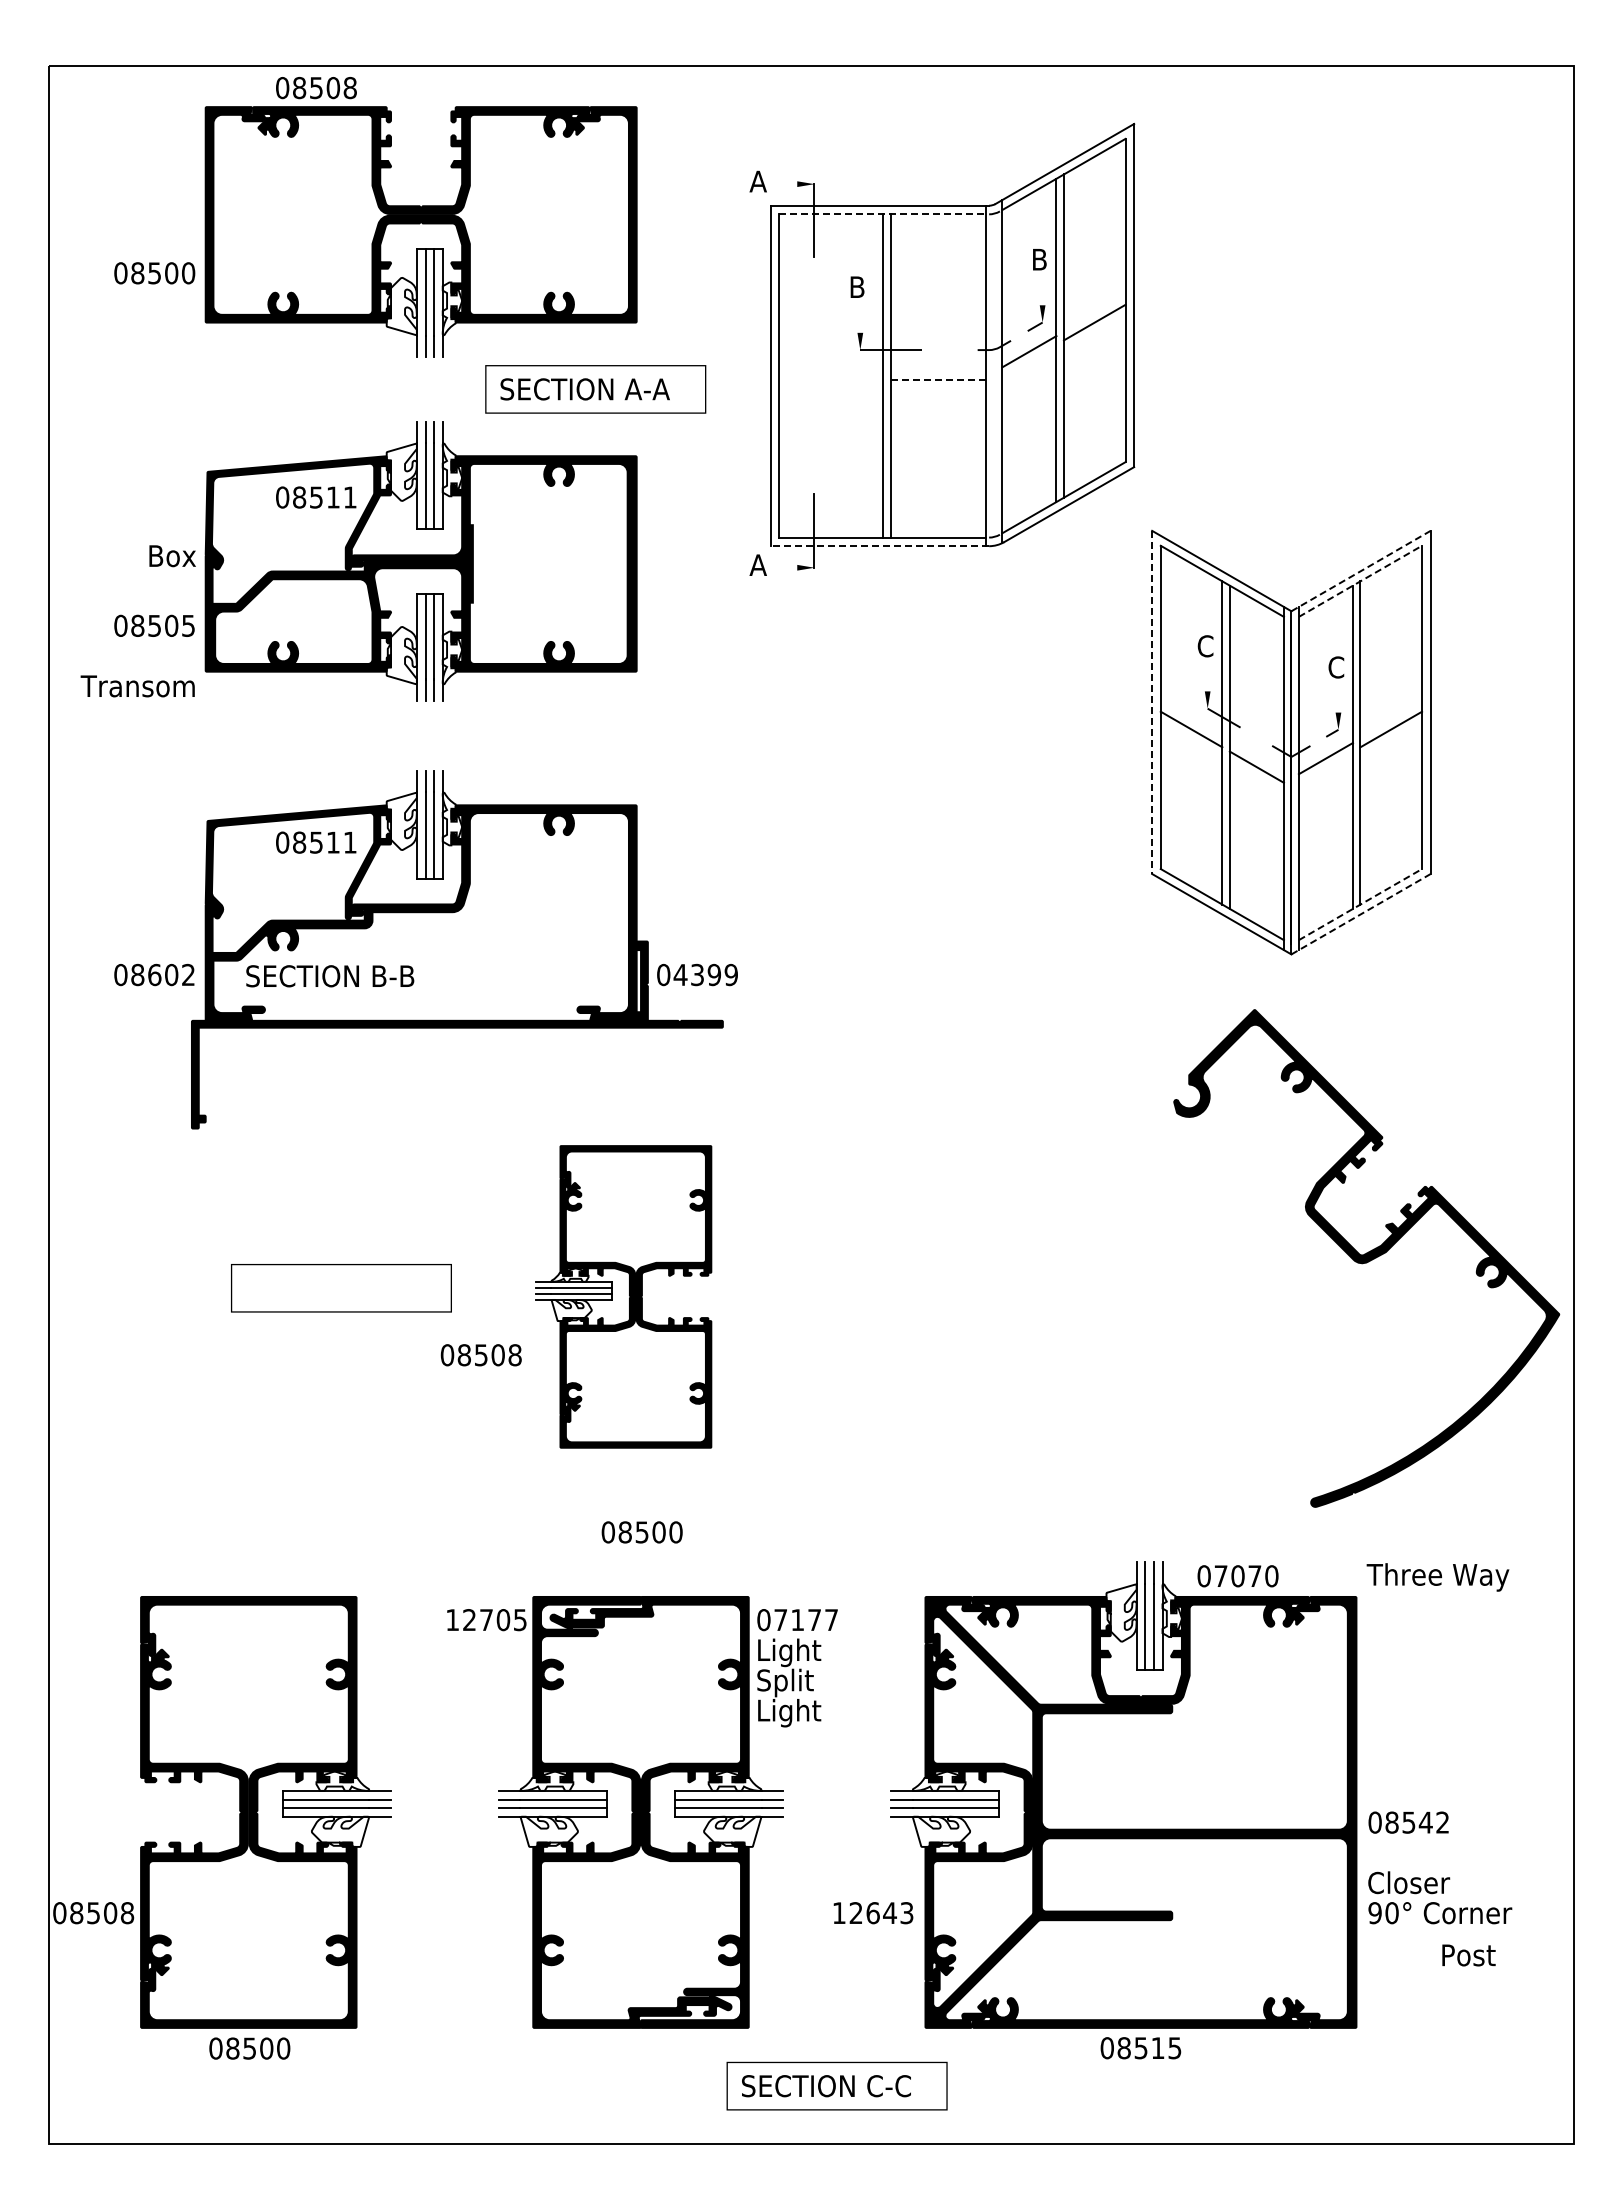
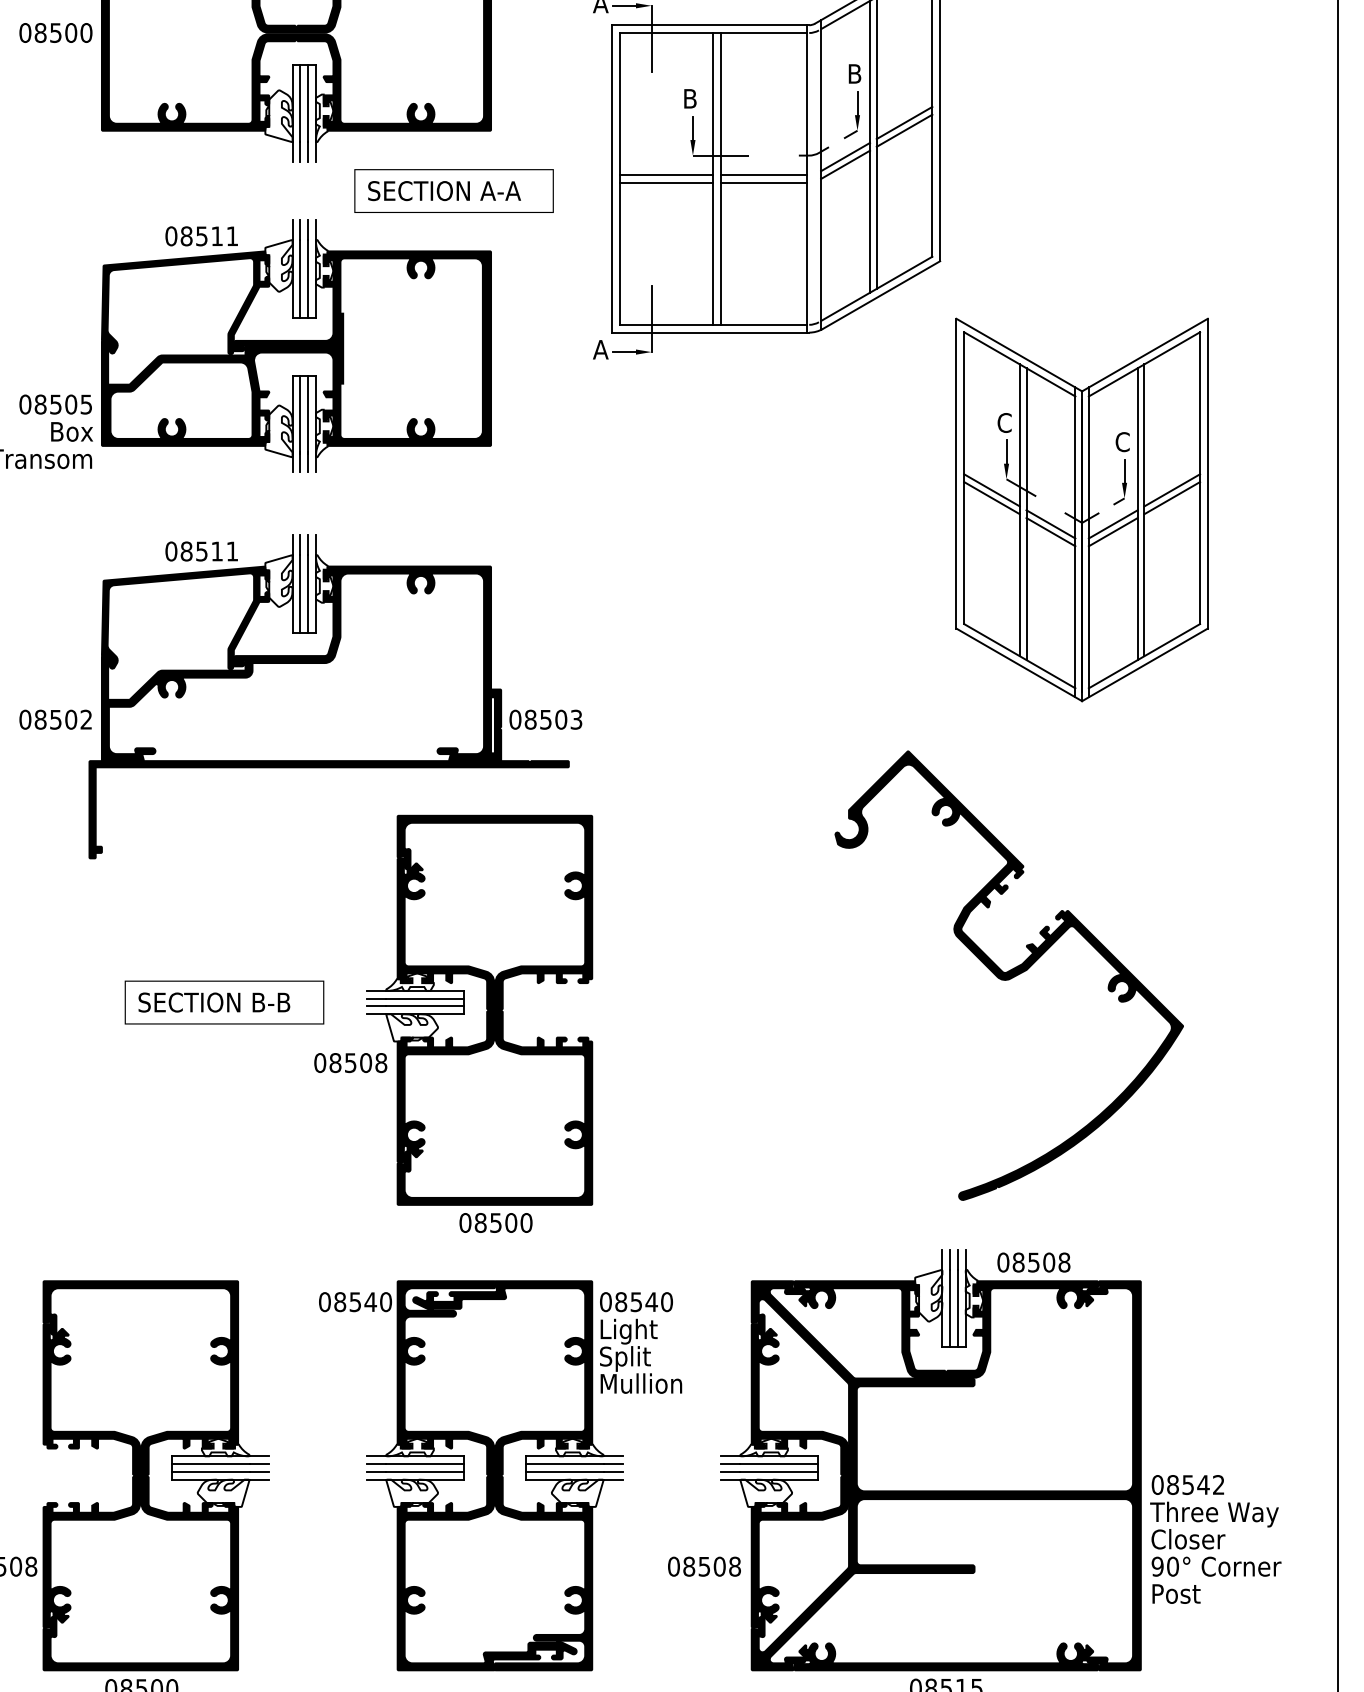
line: (784, 184) -> (624, 6), added
line: (883, 214) -> (713, 33), dashed -> solid
text: (154, 273) -> (55, 33), moved
line: (1042, 292) -> (857, 103), added
line: (1094, 313) -> (904, 122), added
line: (860, 319) -> (693, 127), added
line: (1029, 359) -> (845, 164), added
line: (830, 371) -> (666, 174), added
line: (938, 371) -> (763, 174), added
line: (830, 380) -> (666, 183), added
line: (939, 380) -> (764, 183), dashed -> solid
text: (316, 497) -> (201, 236), moved
line: (879, 546) -> (710, 332), dashed -> solid
text: (172, 556) -> (71, 432), moved
line: (784, 567) -> (624, 351), added
line: (1361, 570) -> (1145, 354), dashed -> solid
line: (1360, 581) -> (1144, 364), dashed -> solid
line: (1207, 678) -> (1006, 452), added
line: (1338, 699) -> (1124, 471), added
line: (1152, 702) -> (956, 473), dashed -> solid
line: (1191, 720) -> (991, 489), added
line: (1391, 720) -> (1172, 489), added
line: (1256, 758) -> (1050, 524), added
line: (1325, 766) -> (1112, 531), added
text: (316, 842) -> (201, 551), moved
line: (1360, 904) -> (1144, 656), dashed -> solid
line: (1361, 913) -> (1145, 664), dashed -> solid
text: (154, 974) -> (55, 719), 08602 -> 08502
text: (705, 974) -> (553, 719), 04399 -> 08503
text: (330, 976) -> (214, 1002), moved
part: (1366, 1258) -> (1009, 975), moved
part: (623, 1296) -> (479, 1010), size x1.43
text: (1246, 1576) -> (1041, 1262), 07070 -> 08508
text: (1437, 1577) -> (1214, 1514), moved
text: (486, 1620) -> (355, 1302), 12705 -> 08540
text: (806, 1620) -> (644, 1302), 07177 -> 08540
text: (804, 1713) -> (642, 1386), Light -> Mullion
text: (872, 1913) -> (703, 1567), 12643 -> 08508
text: (1468, 1955) -> (1176, 1594), moved

